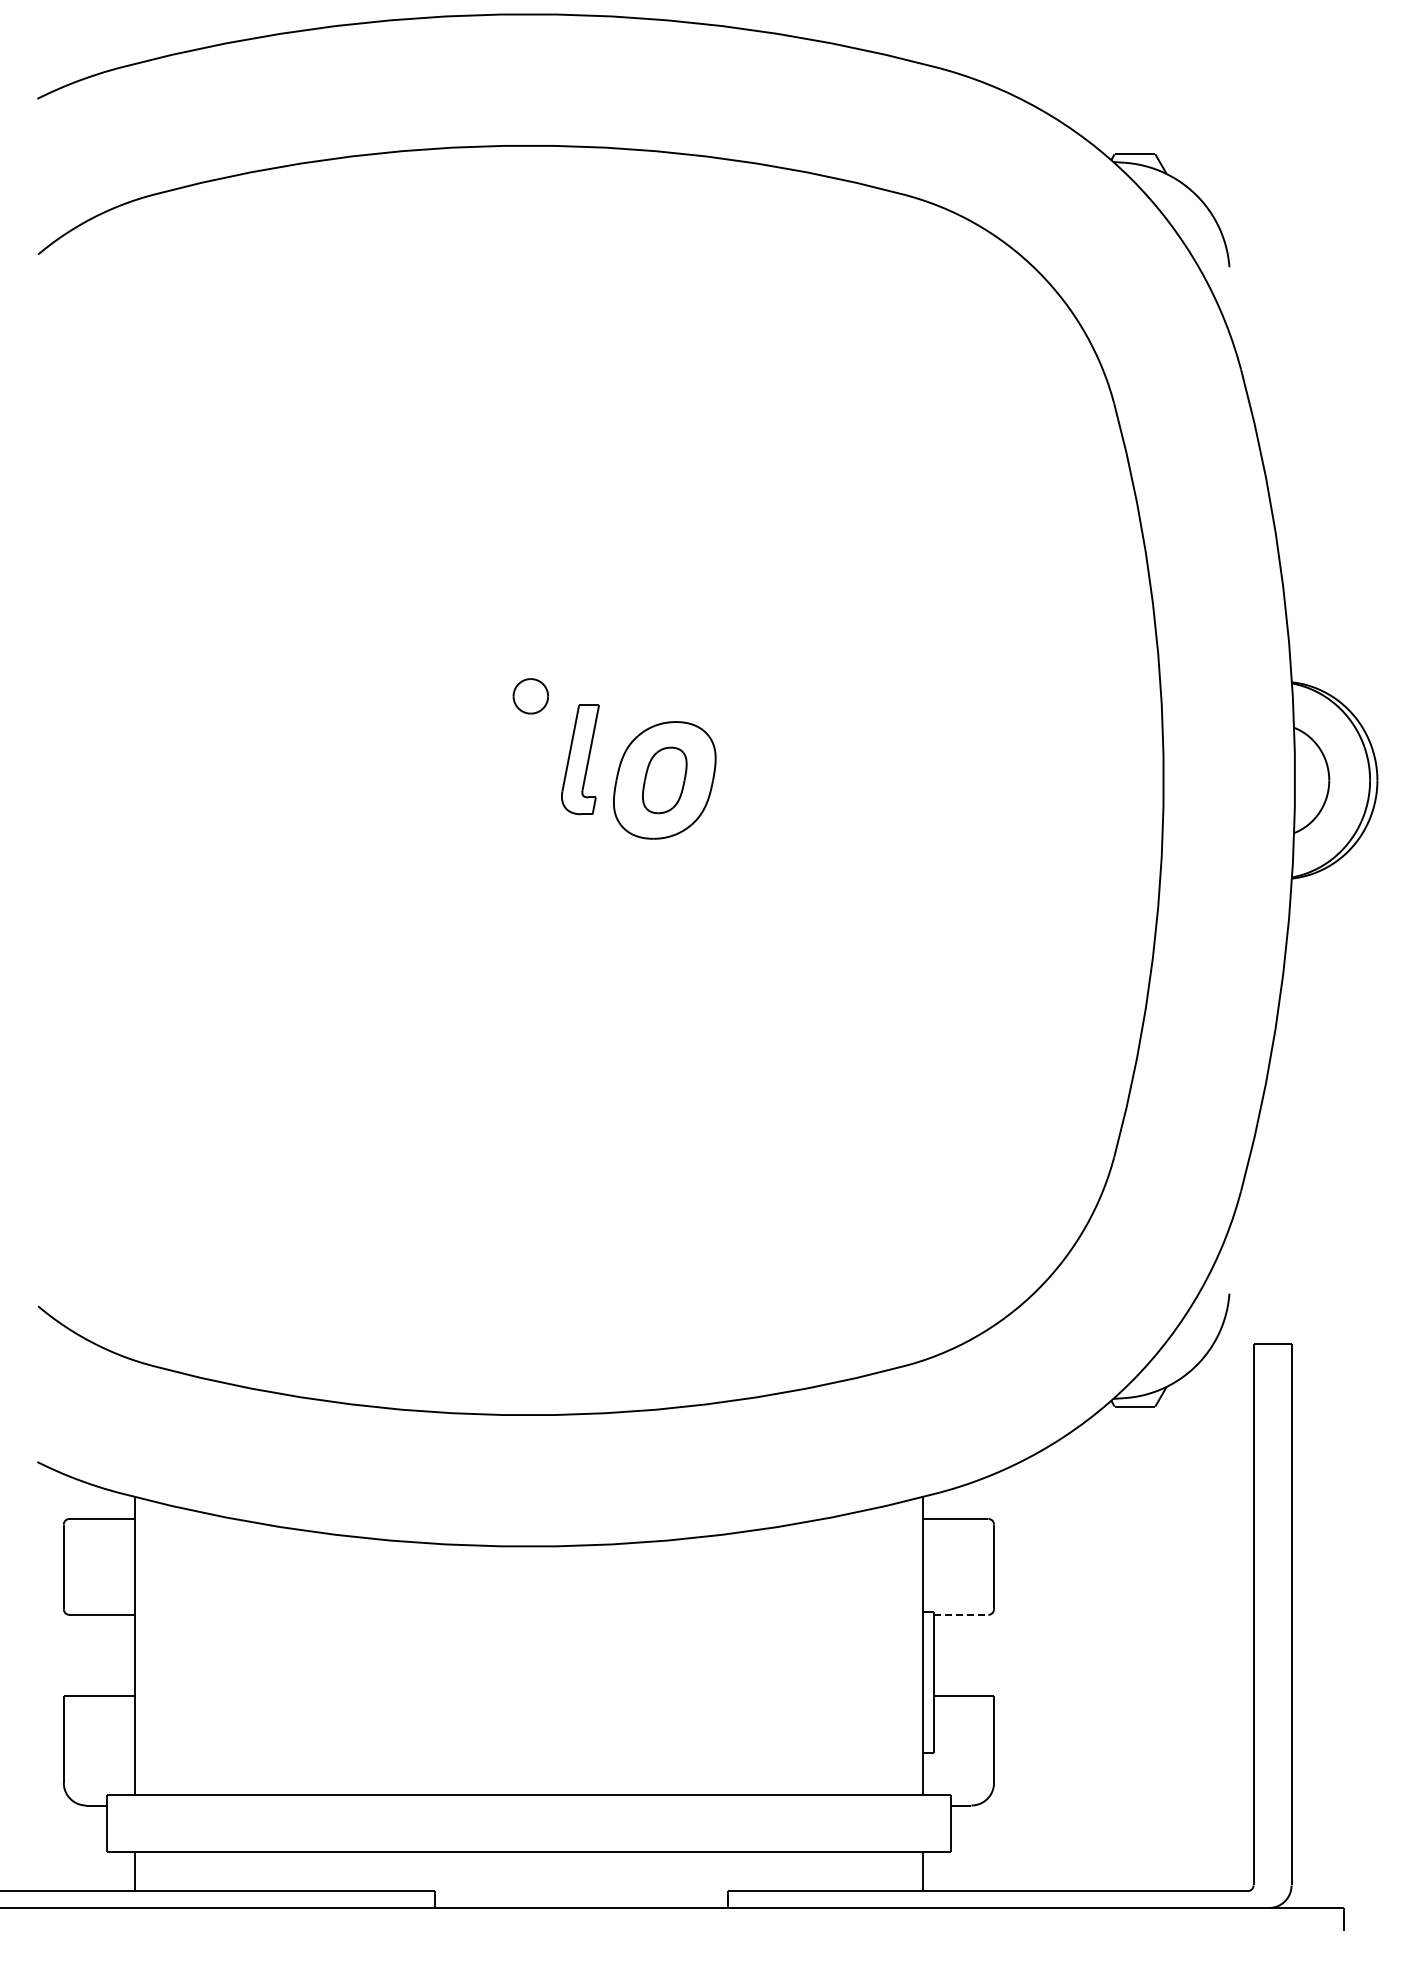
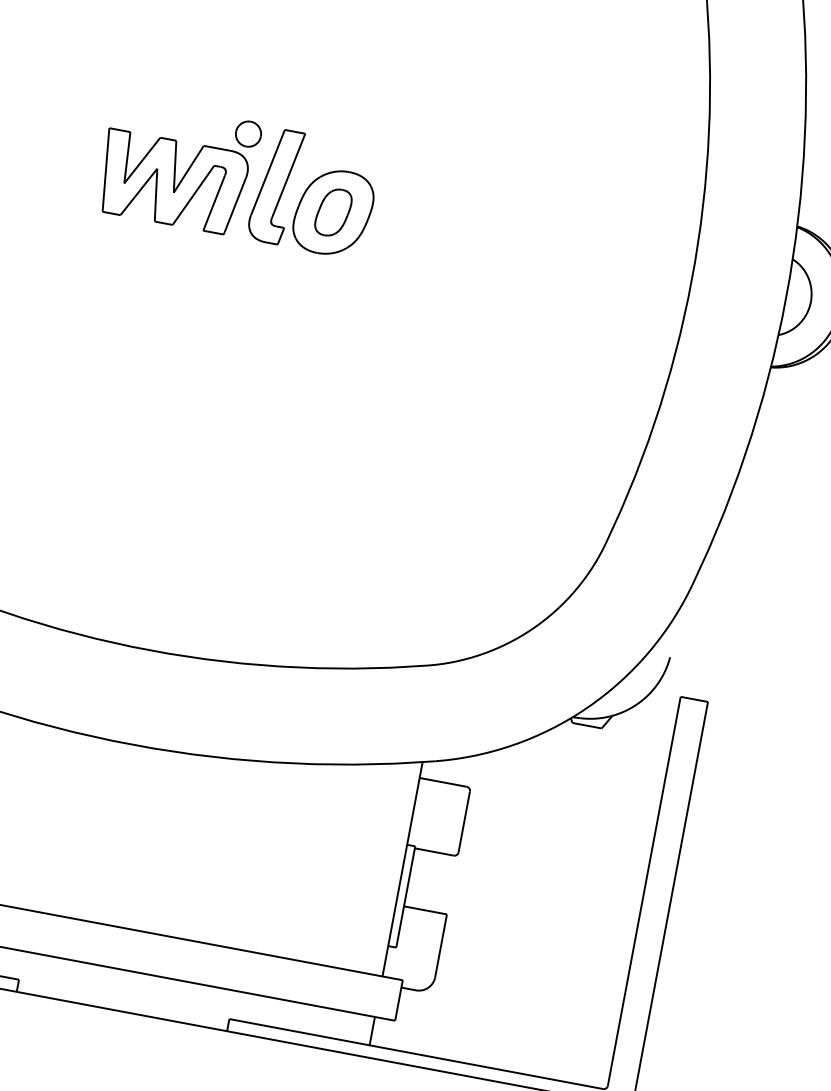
part: (580, 759) -> (275, 186), size x1.43
part: (440, 780) -> (172, 182), added
line: (961, 1614) -> (434, 851), dashed -> solid

